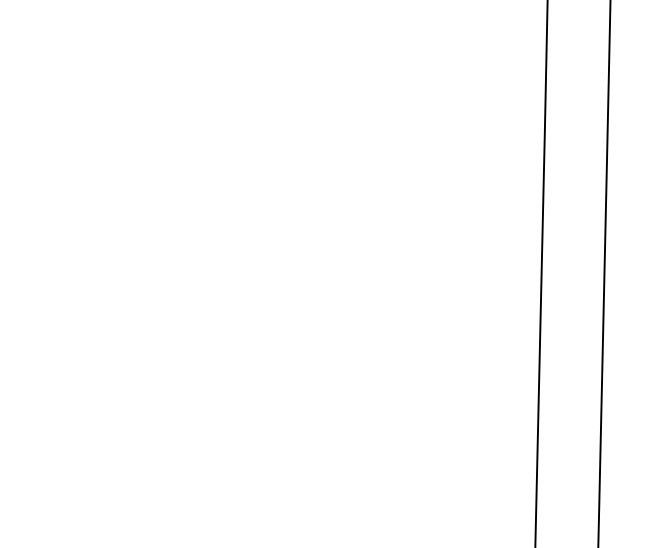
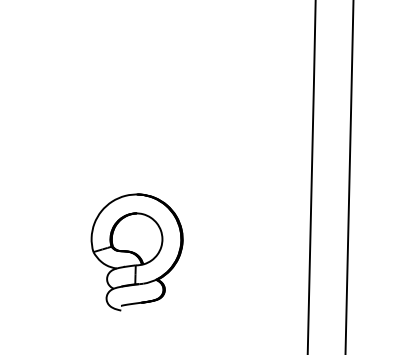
part: (249, 407) -> (136, 252), added

